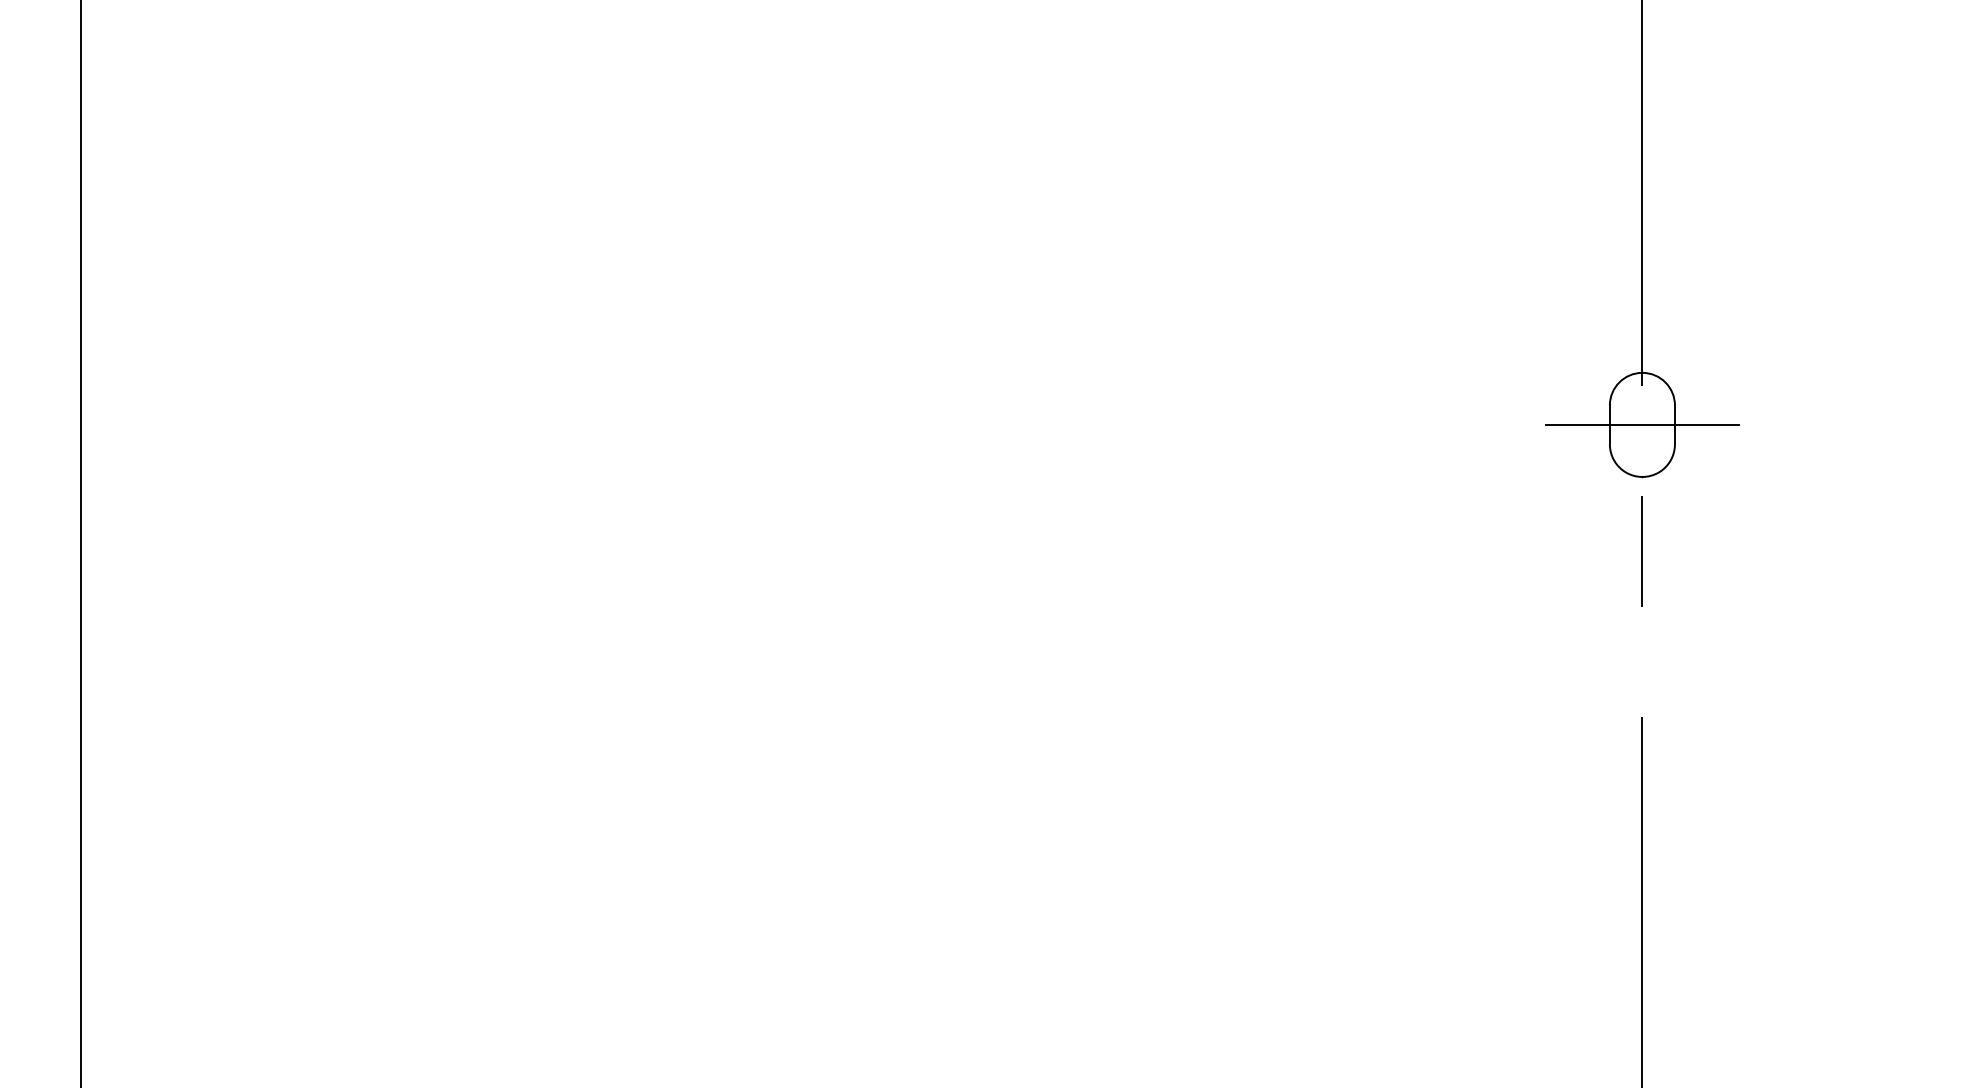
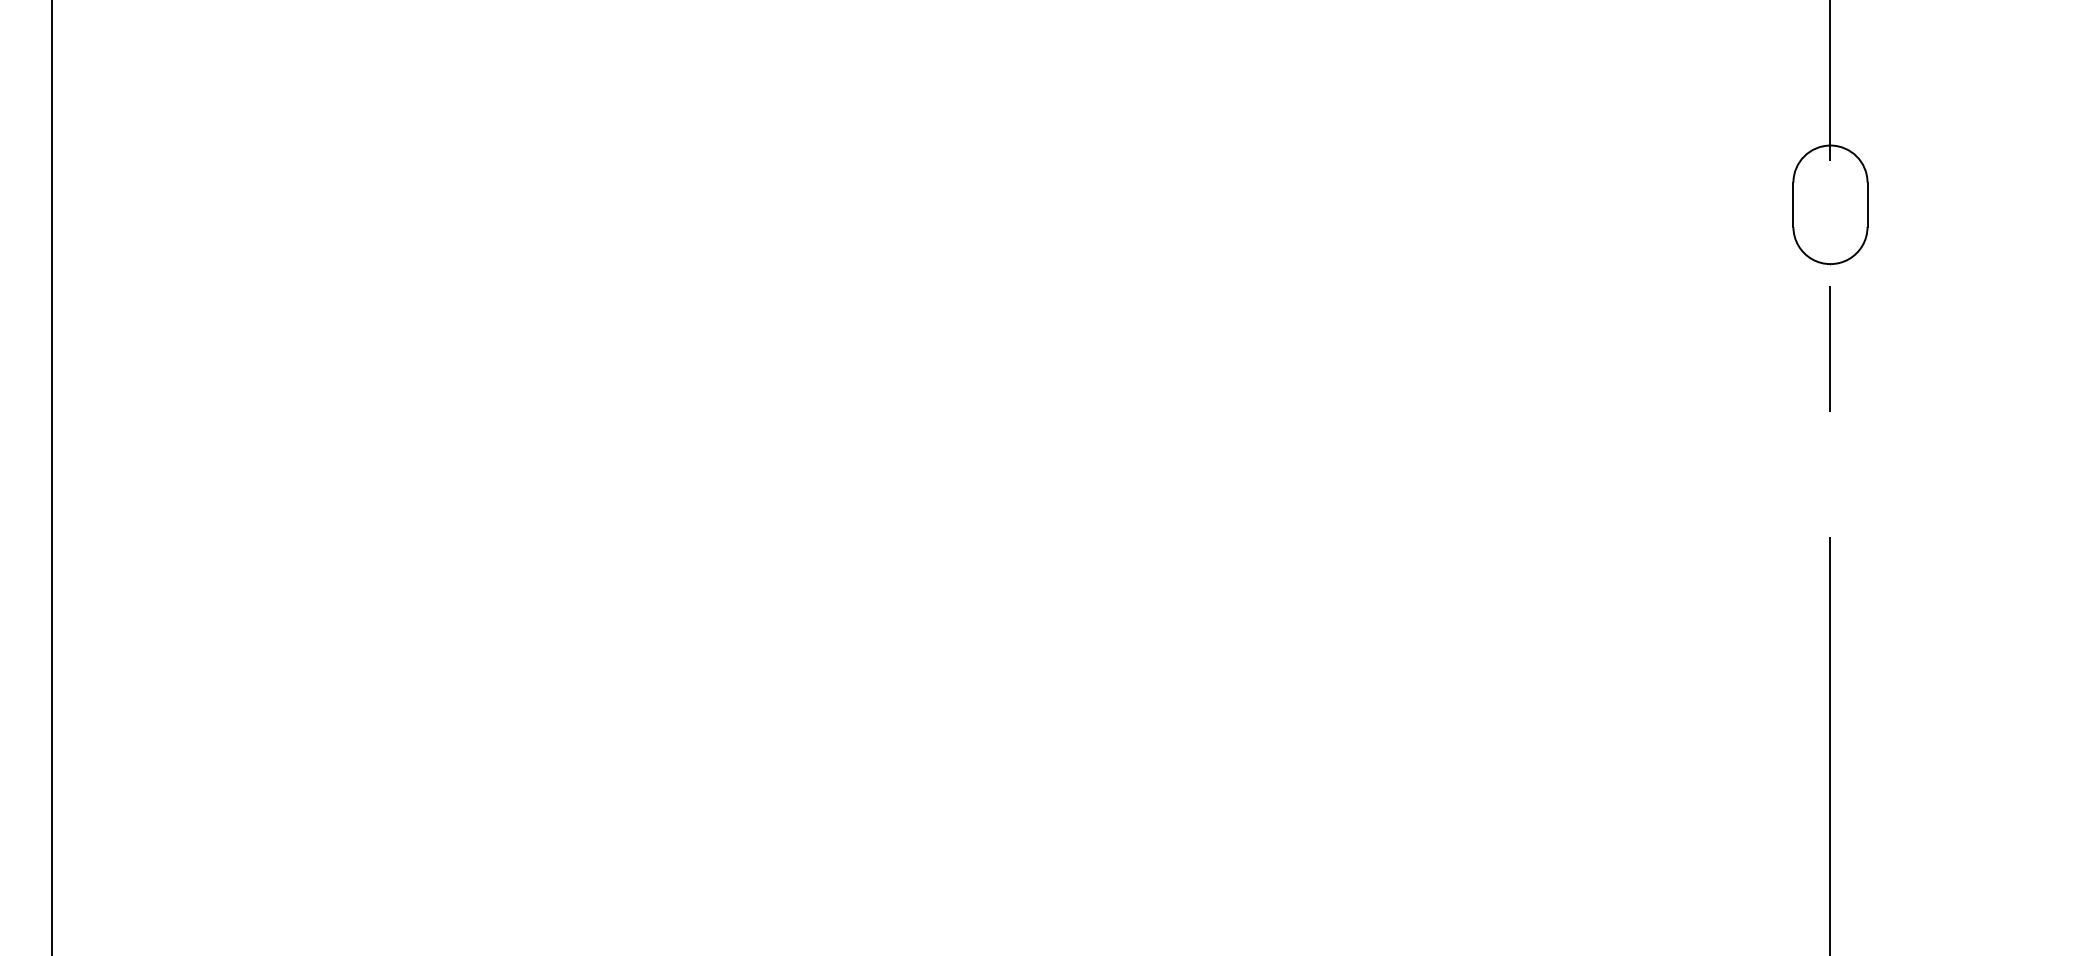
line: (1642, 424) -> (1830, 204), removed

